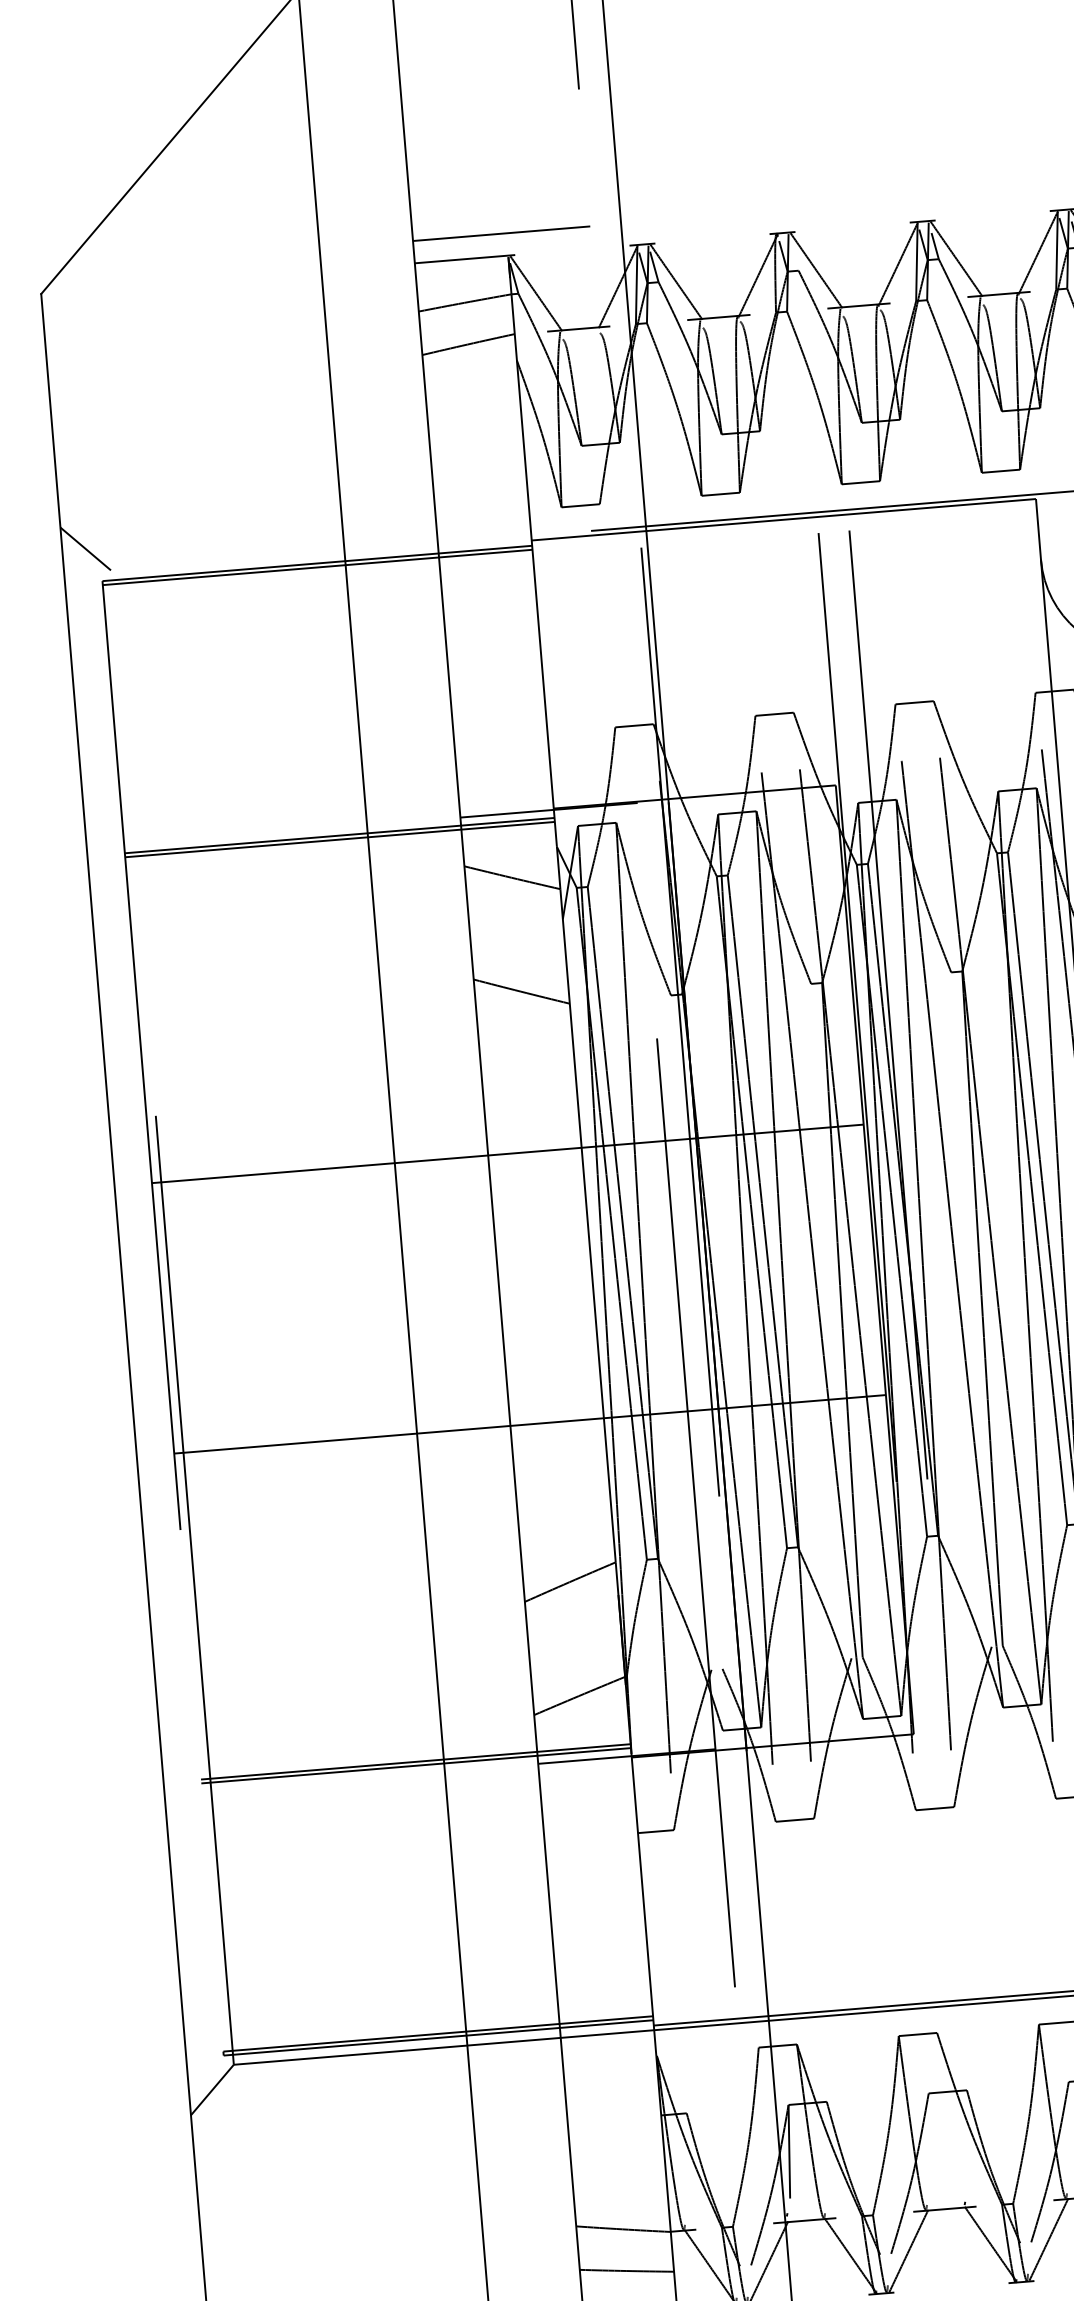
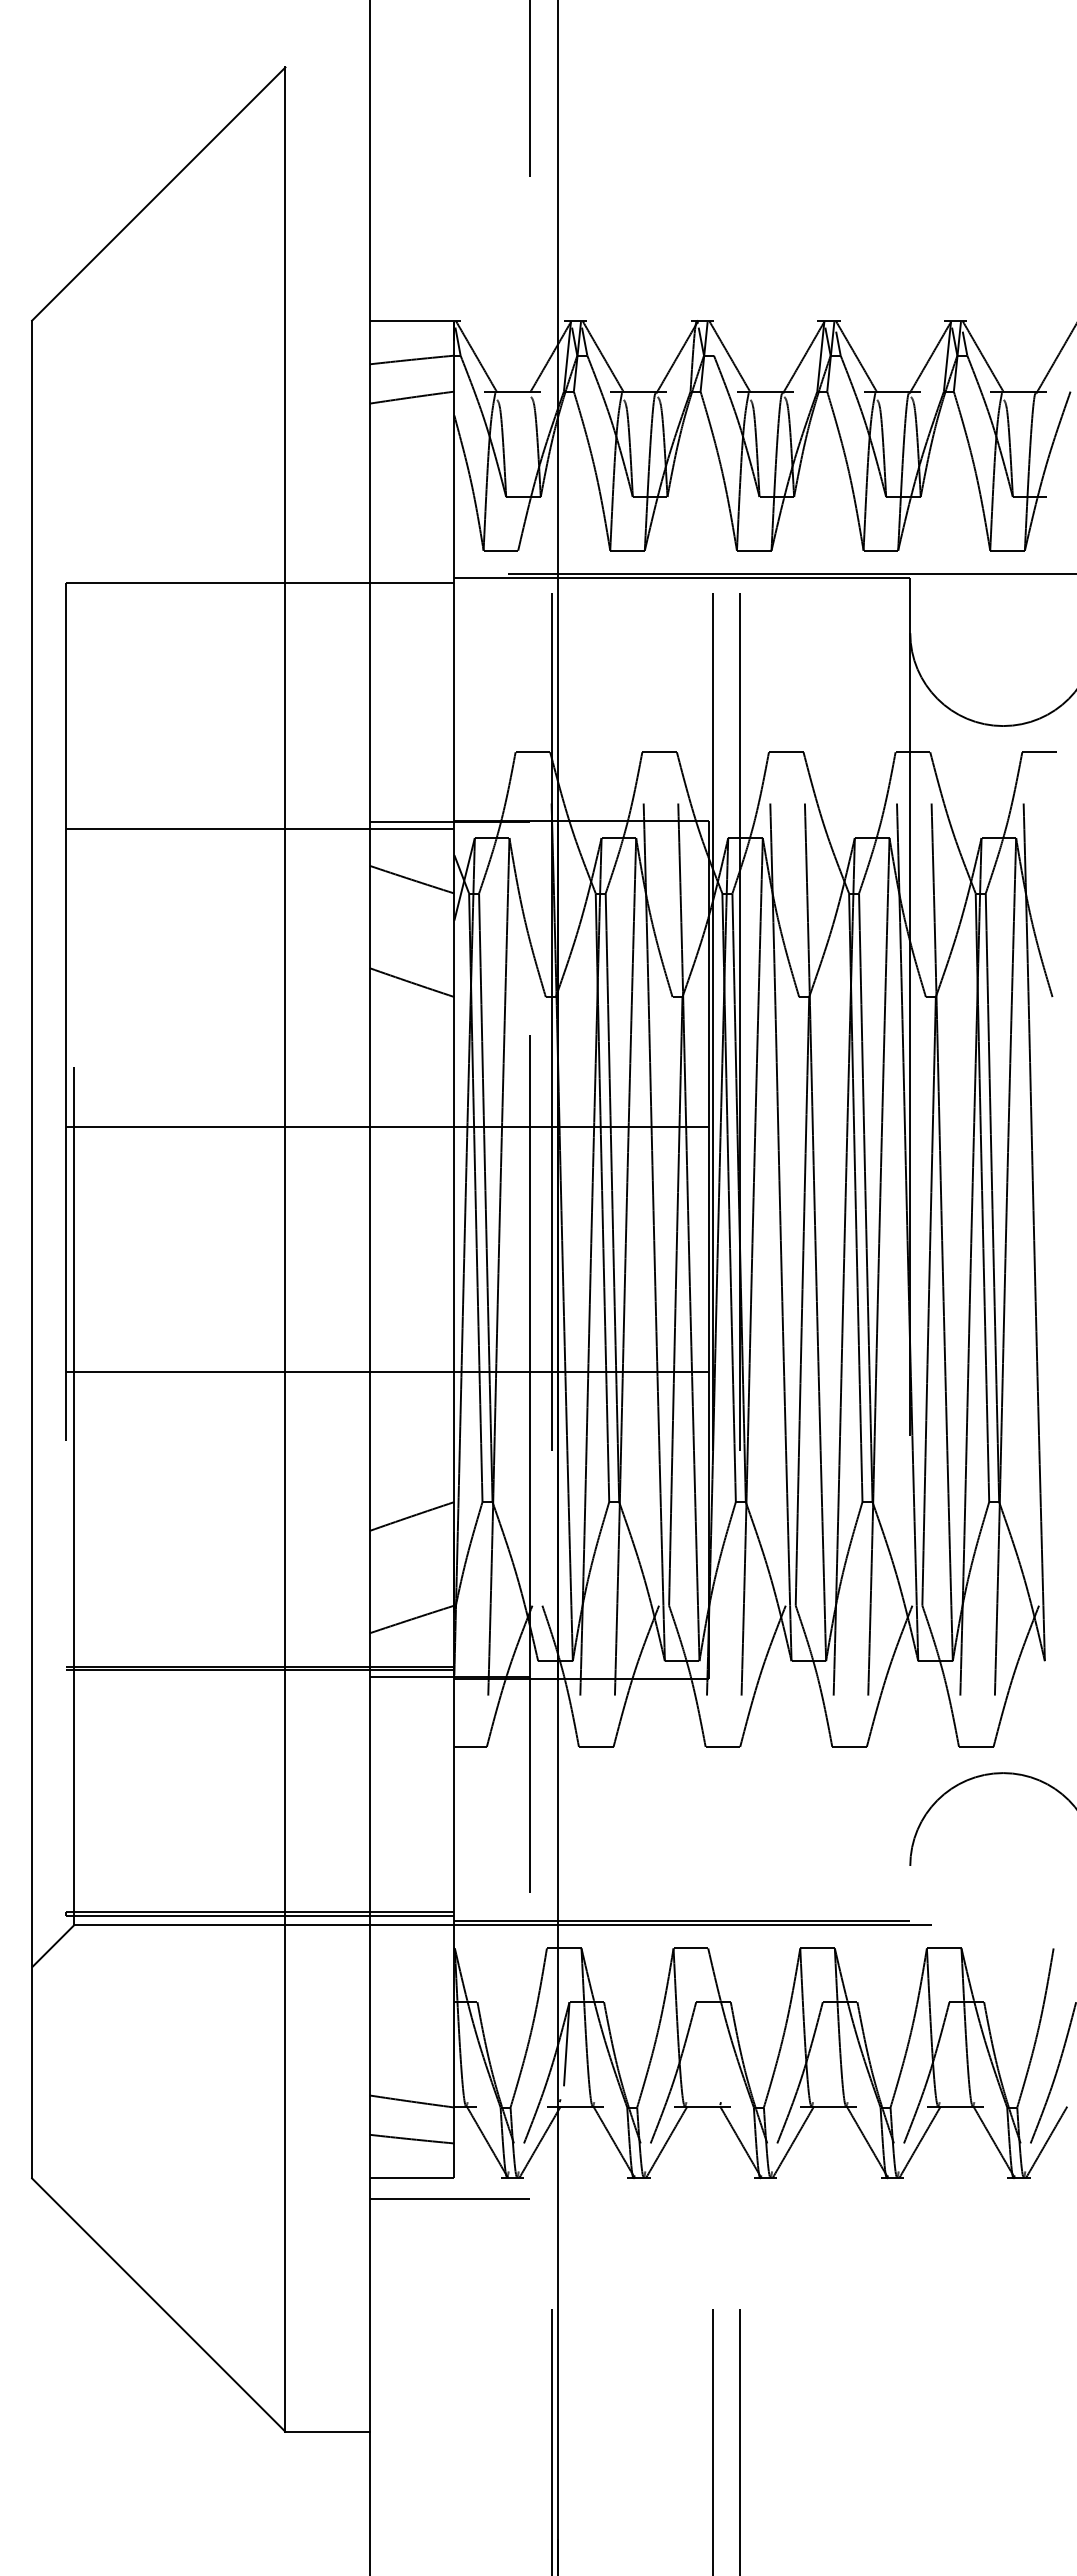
line: (501, 233) -> (449, 300), removed
line: (86, 548) -> (53, 552), removed
line: (316, 567) -> (259, 586), removed
line: (339, 839) -> (259, 832), removed

